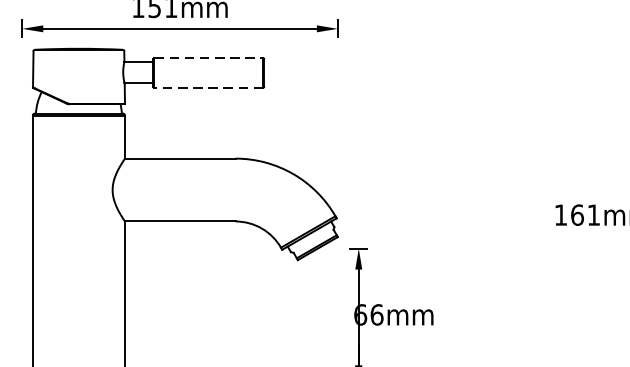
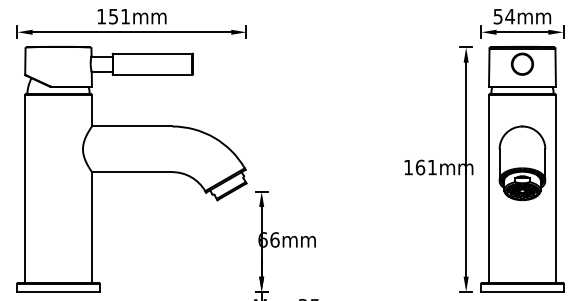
line: (208, 58) -> (152, 53), dashed -> solid
line: (208, 86) -> (152, 74), dashed -> solid

